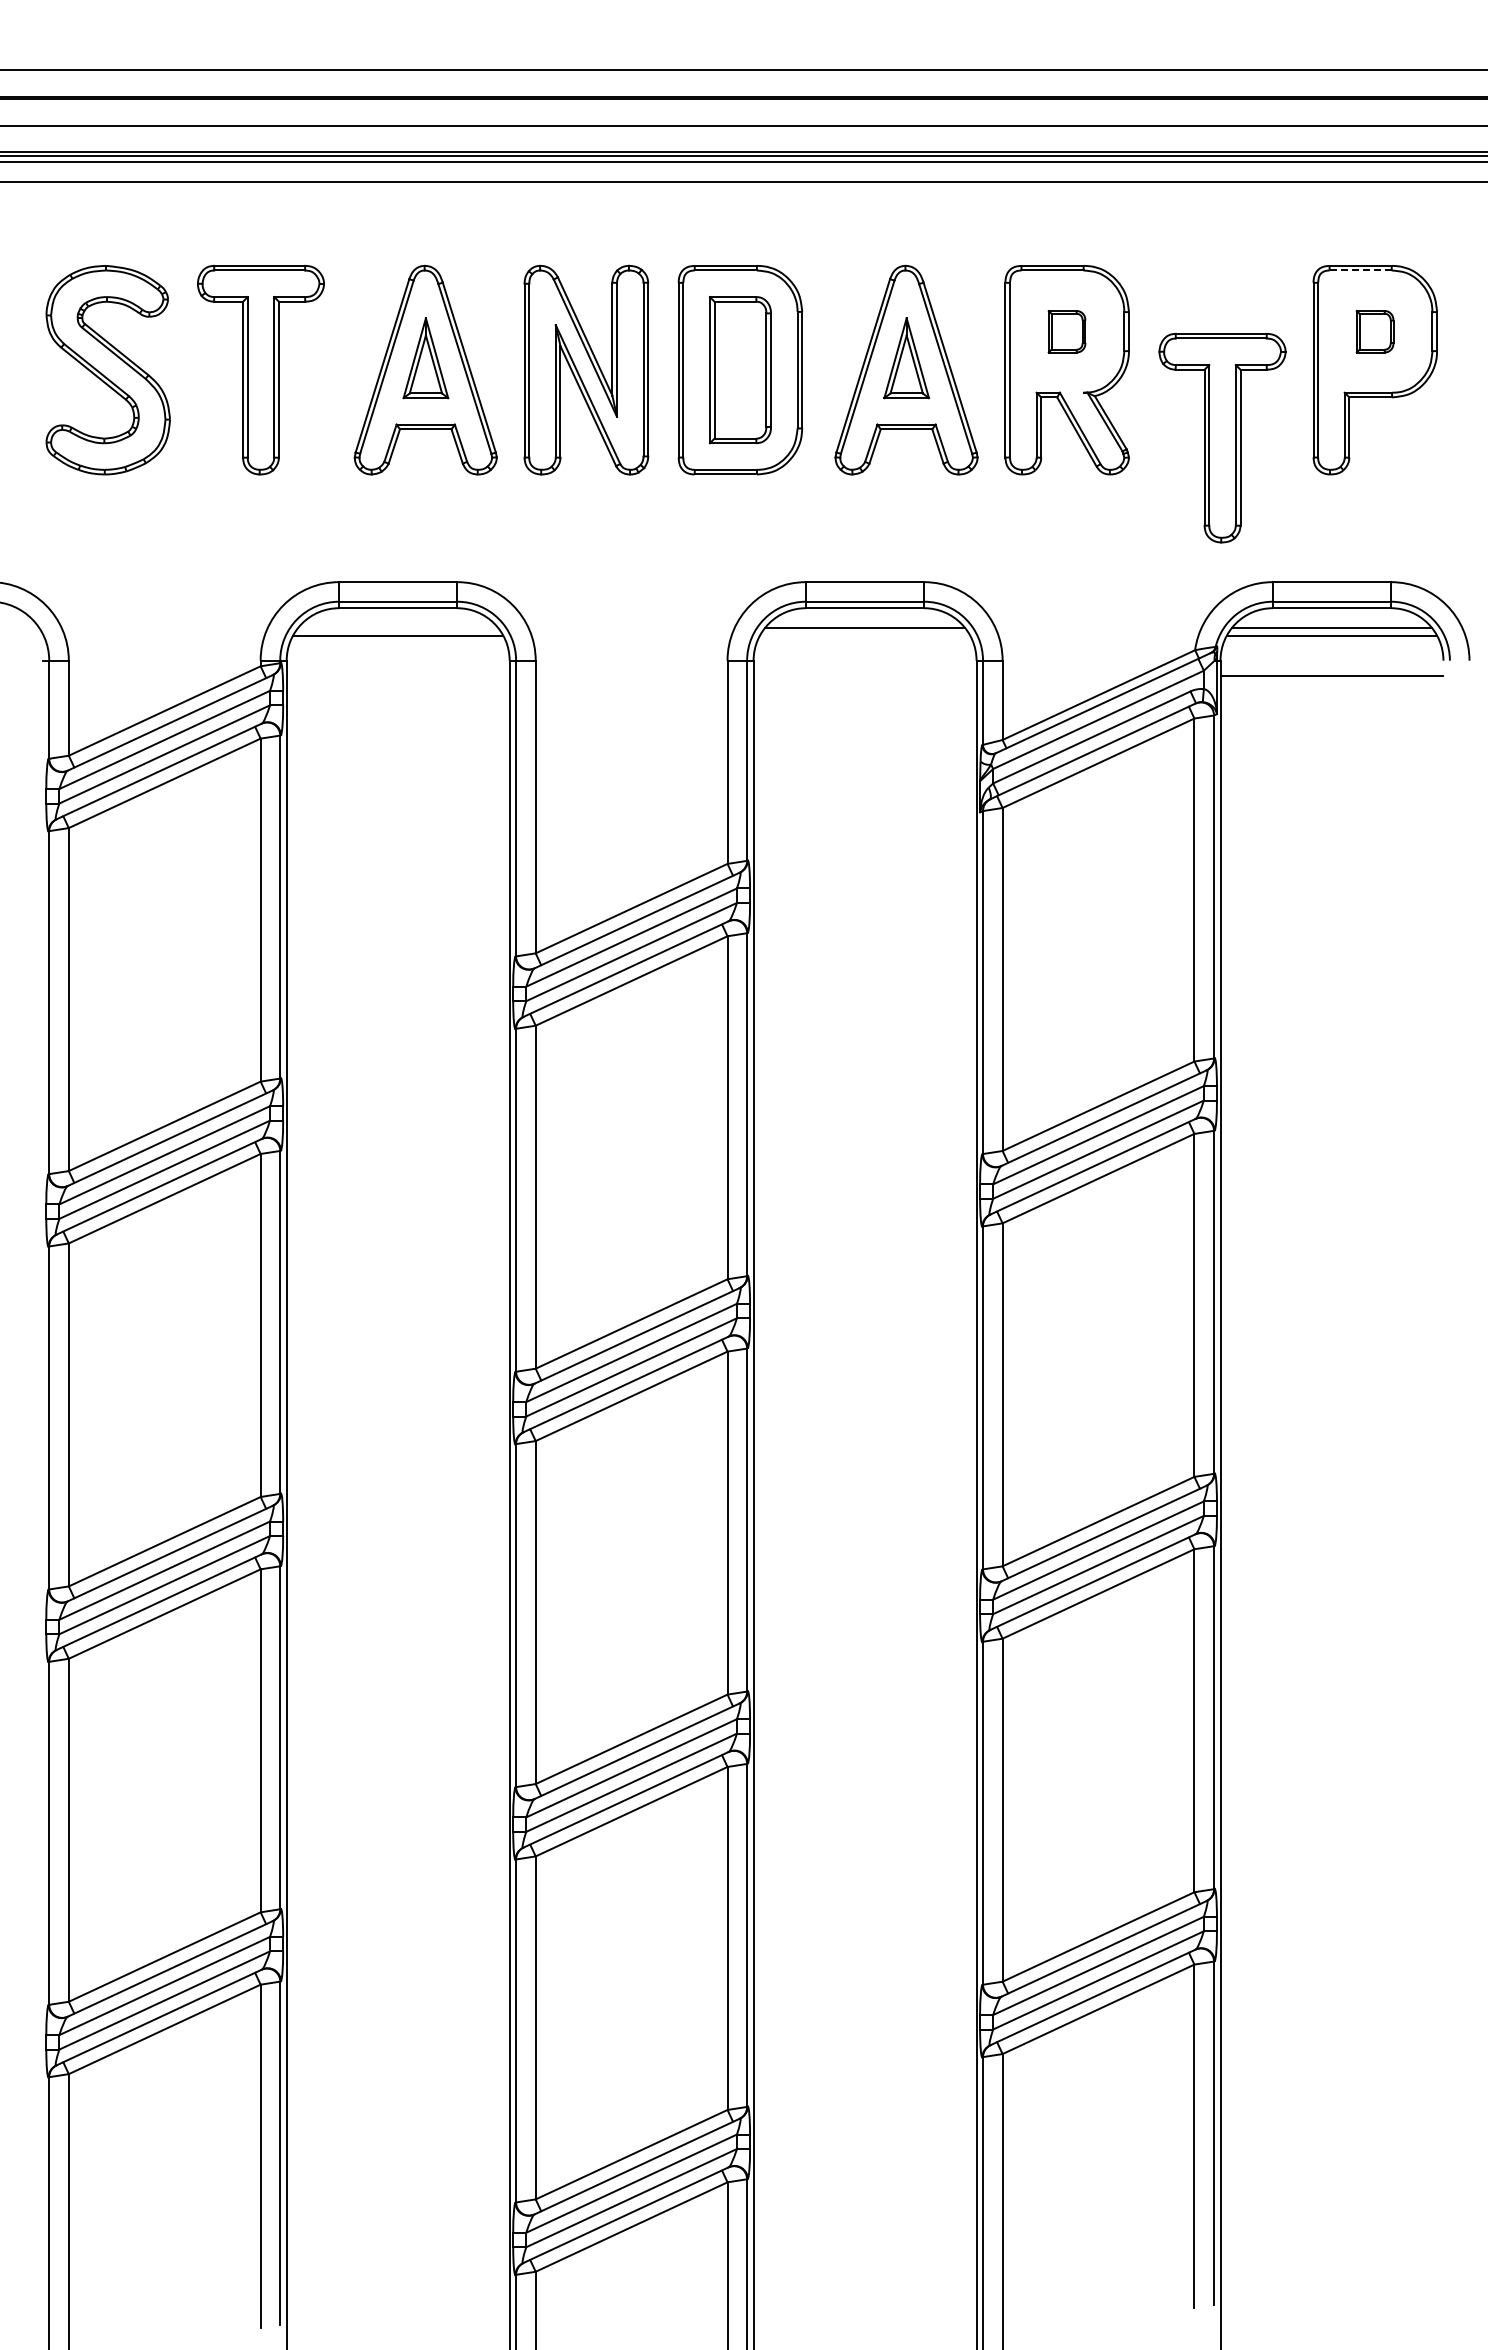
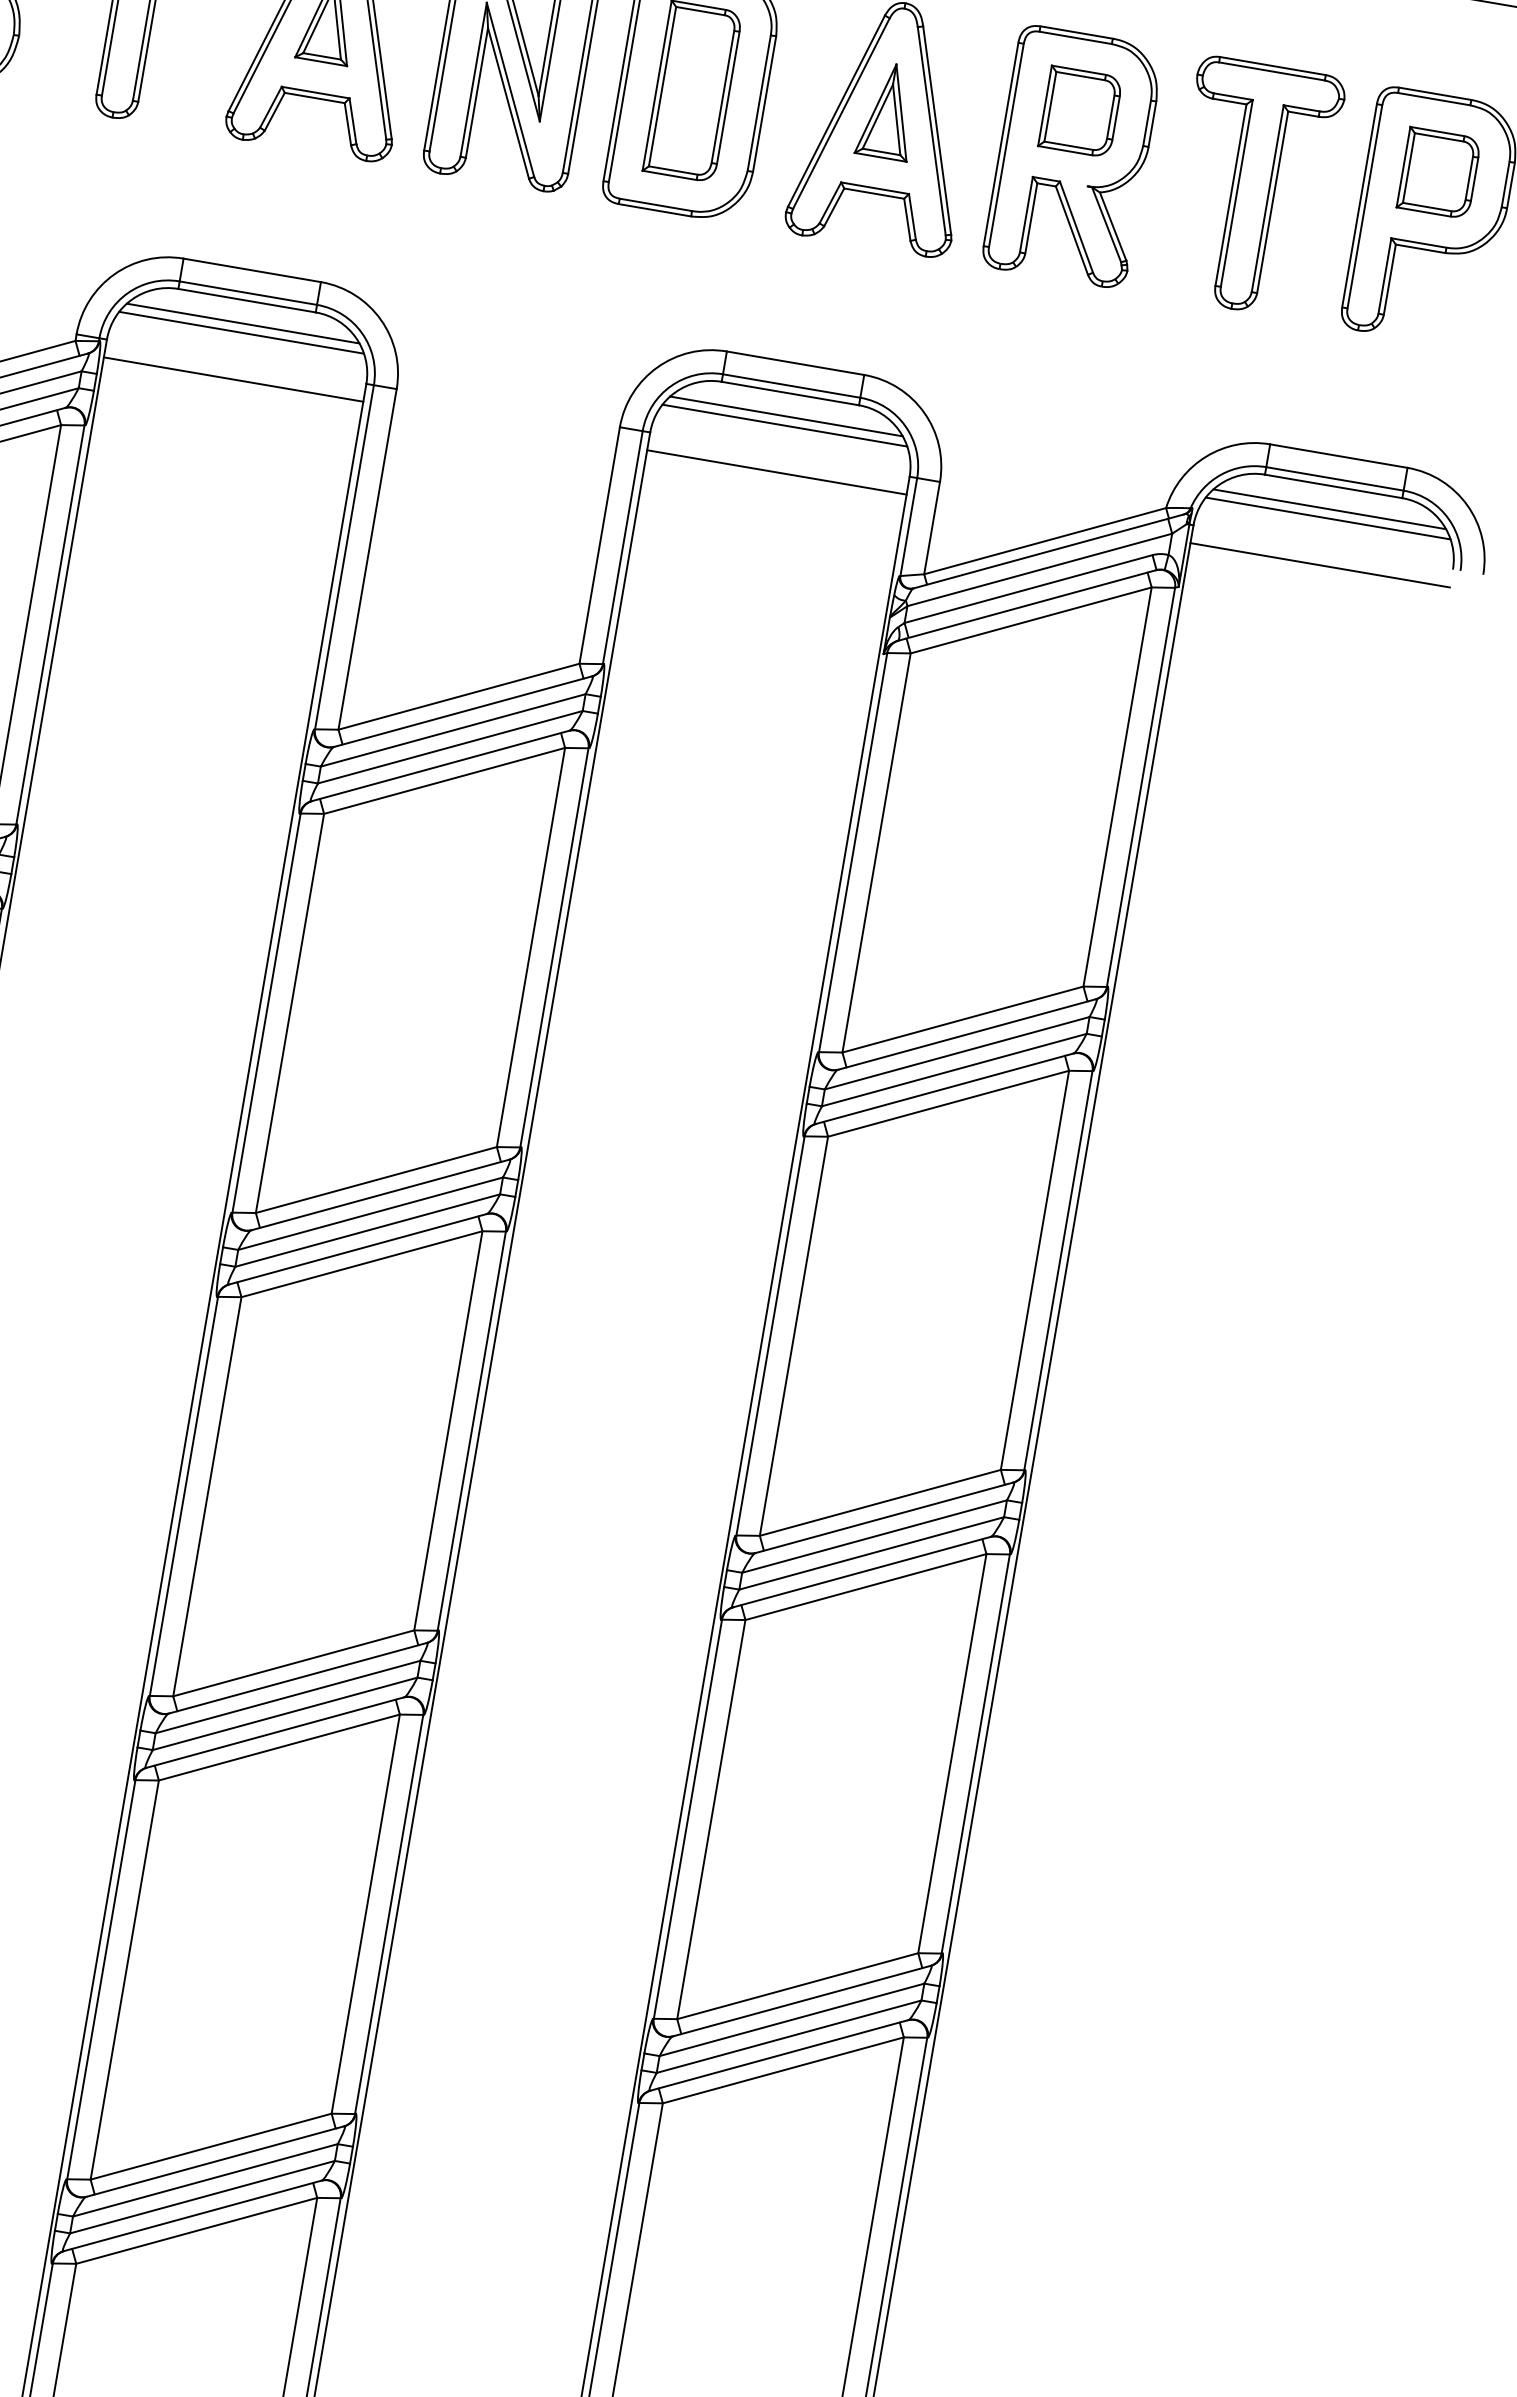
line: (1361, 270) -> (1435, 99), dashed -> solid
part: (1066, 331) -> (1079, 111), size x1.67
part: (1374, 331) -> (1438, 172), size x1.67
part: (1222, 437) -> (1253, 186), moved
line: (398, 627) -> (243, 323), added
line: (864, 635) -> (784, 425), added
line: (397, 675) -> (232, 378), added
line: (864, 675) -> (776, 471), added

